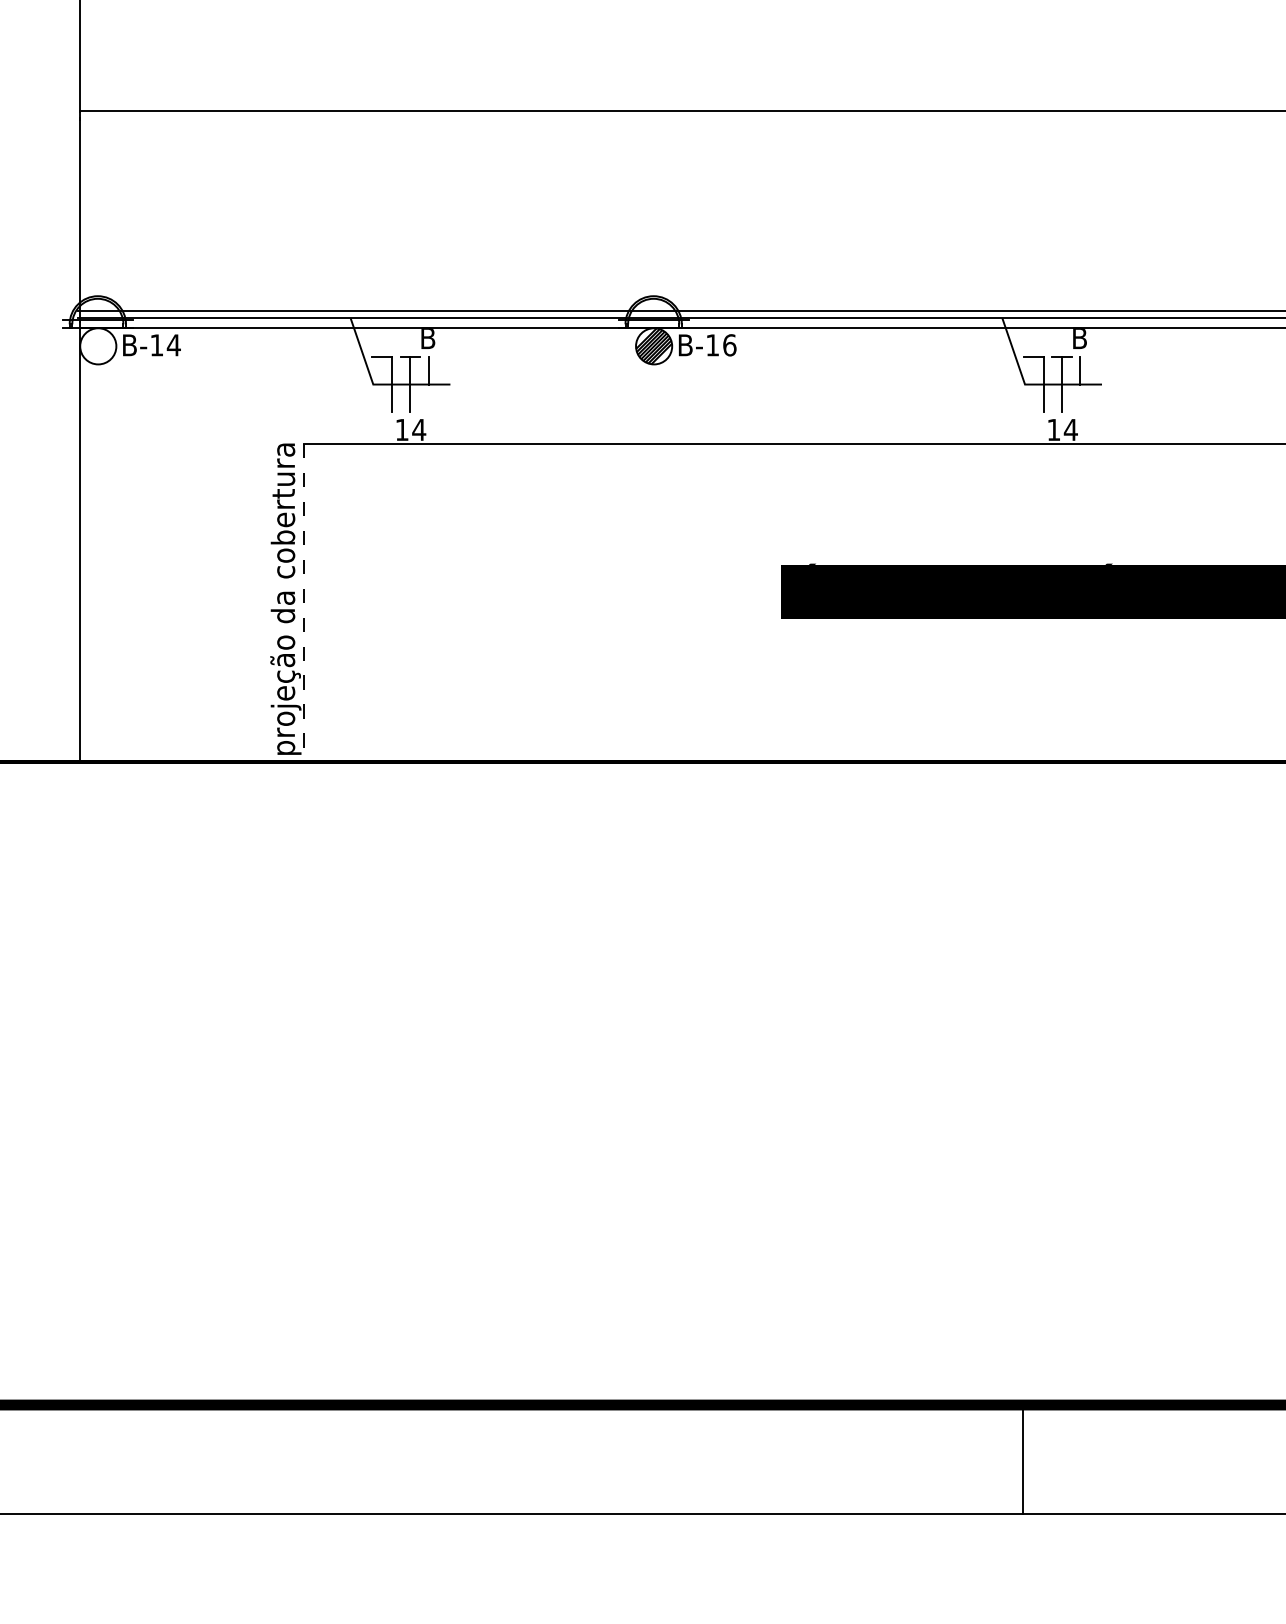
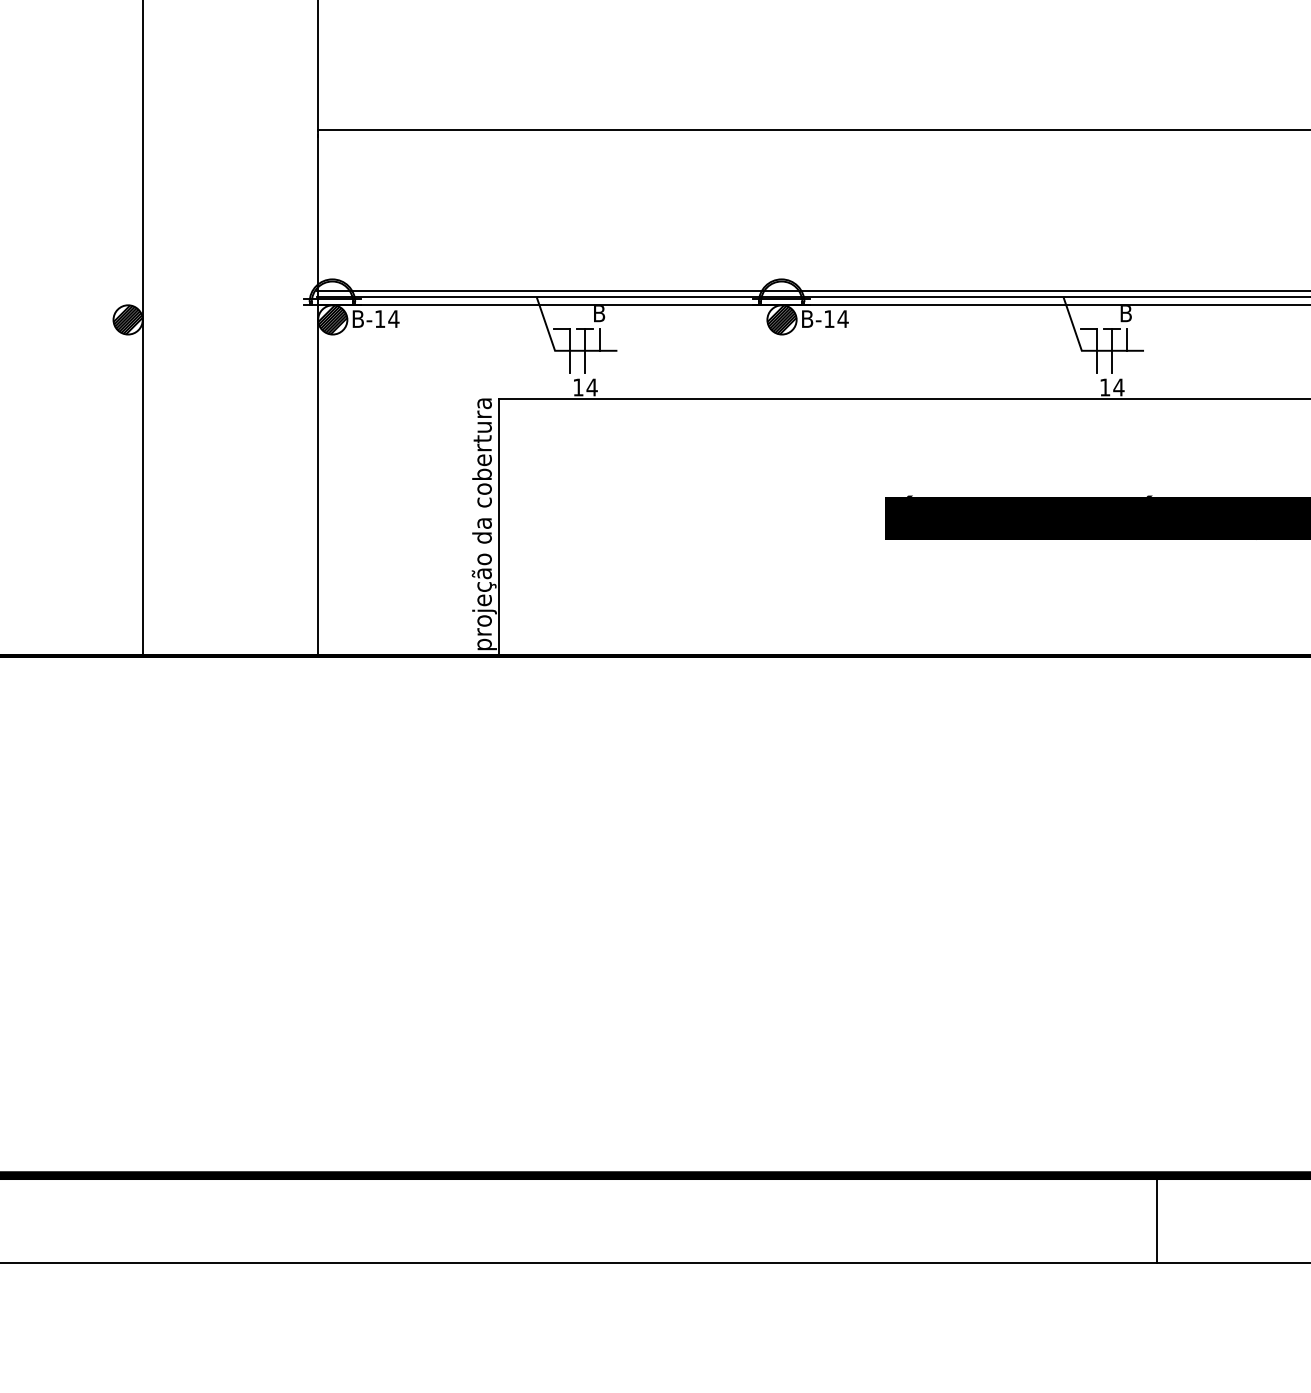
hatch: (97, 345) -> (332, 319), added
text: (728, 345) -> (842, 319), B-16 -> B-14
line: (304, 603) -> (499, 527), dashed -> solid
line: (1023, 1459) -> (1157, 1219), moved

